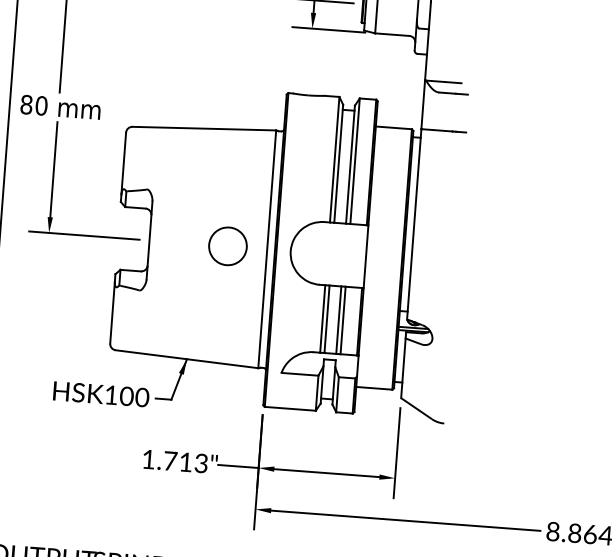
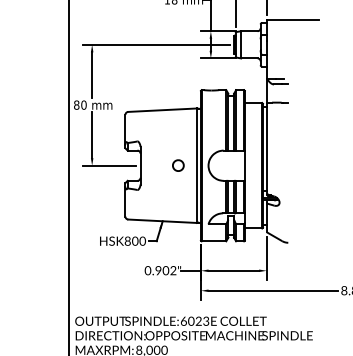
part: (228, 245) -> (178, 165), size x0.6
text: (110, 393) -> (127, 240), HSK100 -> HSK800
text: (174, 461) -> (160, 270), 1.713" -> 0.902"

